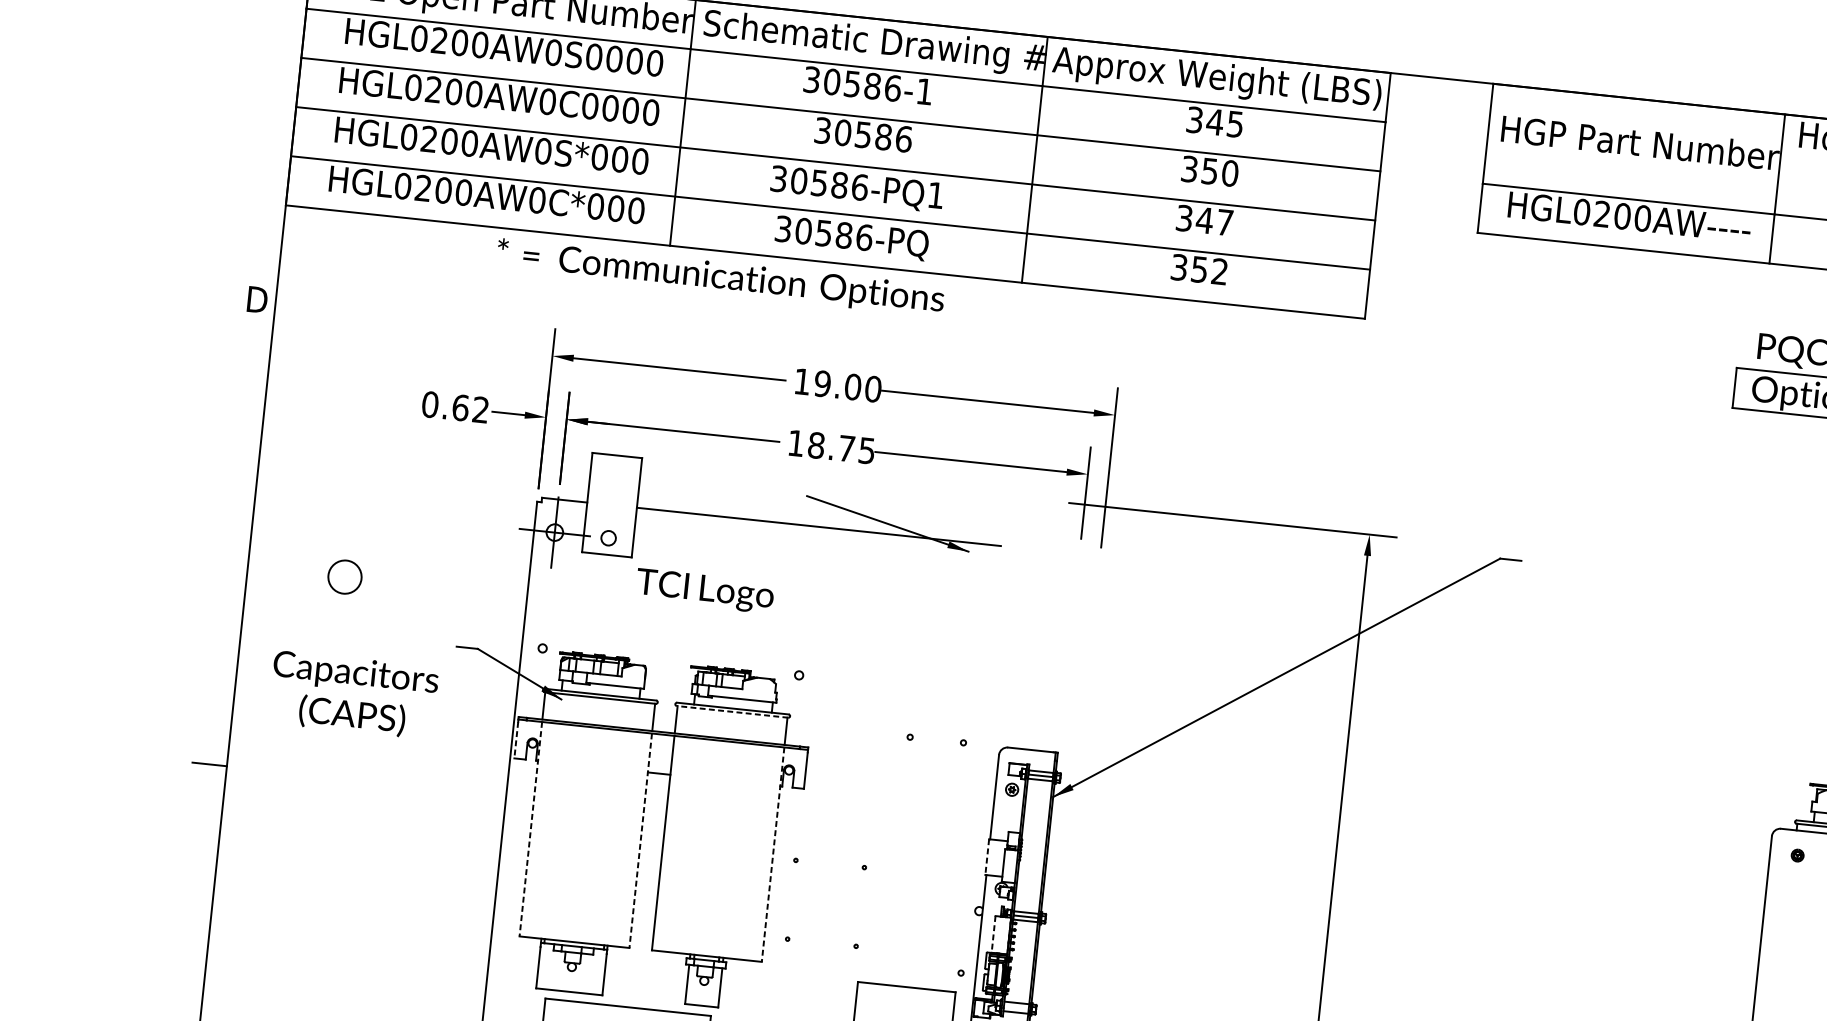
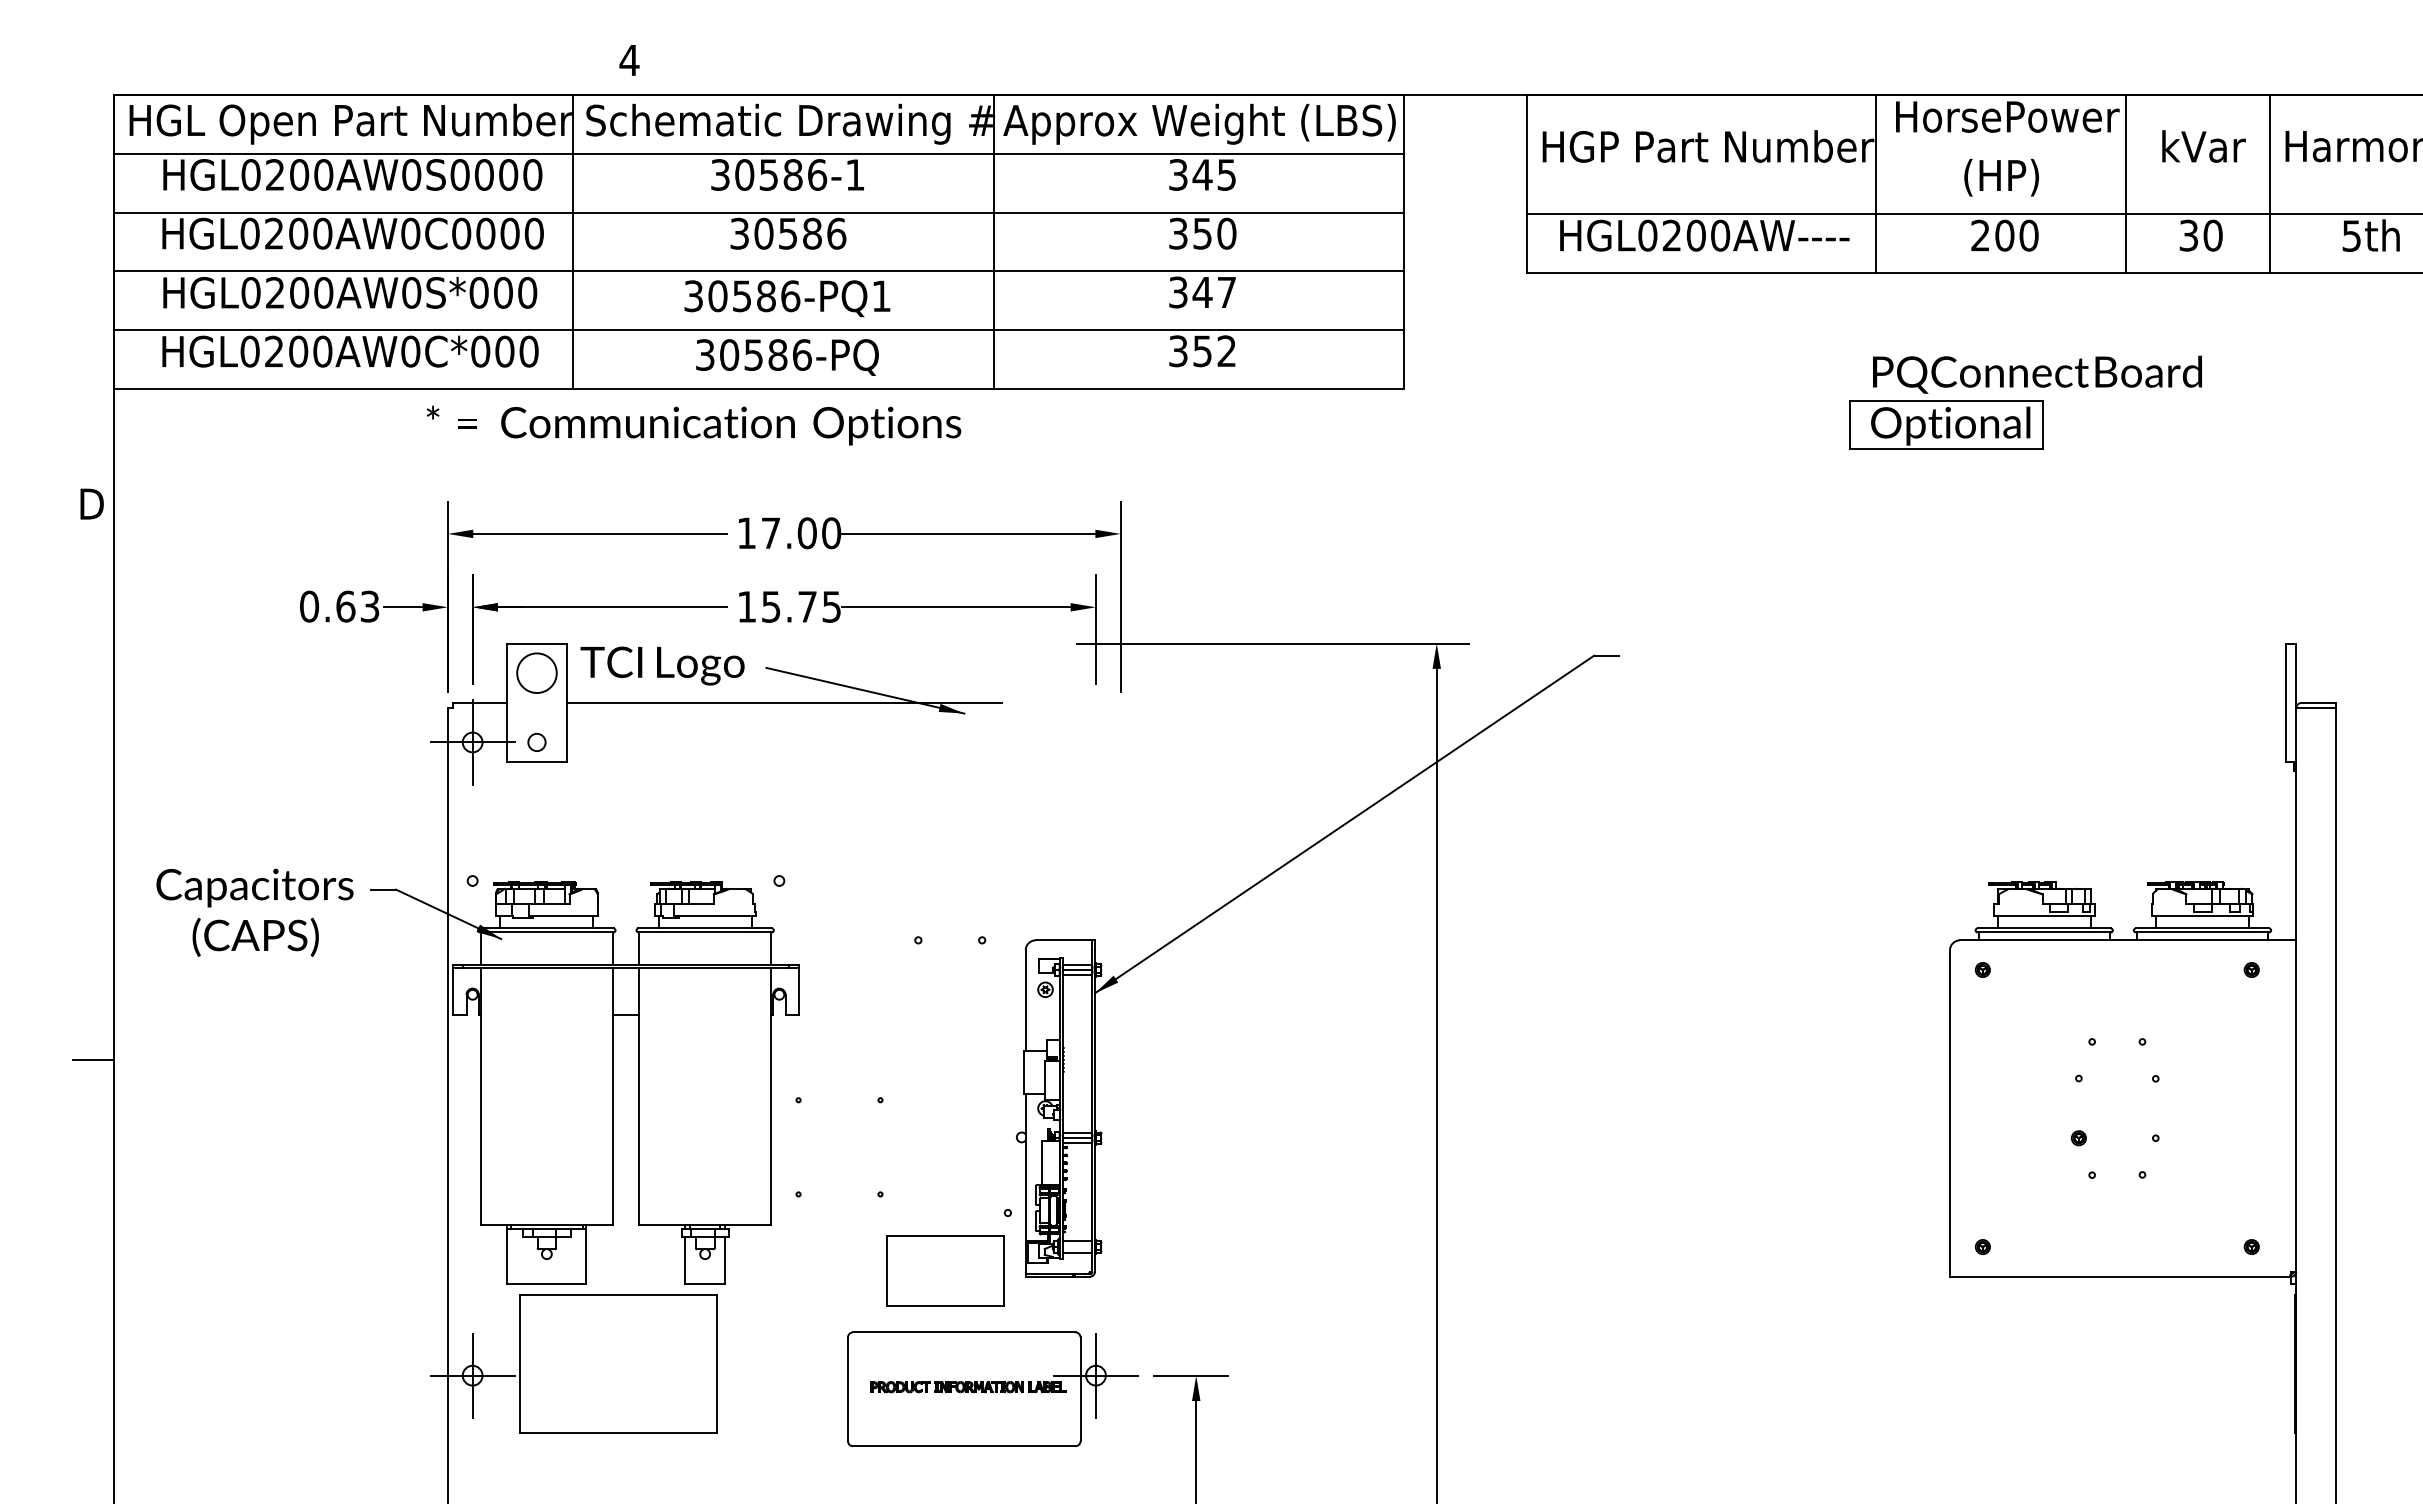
text: (720, 277) -> (693, 425), moved
text: (822, 384) -> (770, 533), 19.00 -> 17.00
text: (480, 409) -> (369, 606), 0.62 -> 0.63
text: (815, 445) -> (770, 606), 18.75 -> 15.75
circle: (344, 576) -> (536, 672), moved
text: (705, 590) -> (662, 665), moved
text: (353, 694) -> (254, 912), moved
line: (732, 711) -> (705, 932), dashed -> solid
line: (516, 739) -> (452, 992), dashed -> solid
line: (531, 829) -> (481, 1096), dashed -> solid
line: (640, 840) -> (612, 1096), dashed -> solid
line: (772, 854) -> (770, 1096), dashed -> solid
line: (987, 857) -> (1024, 1073), dashed -> solid
line: (993, 934) -> (1041, 1163), dashed -> solid

